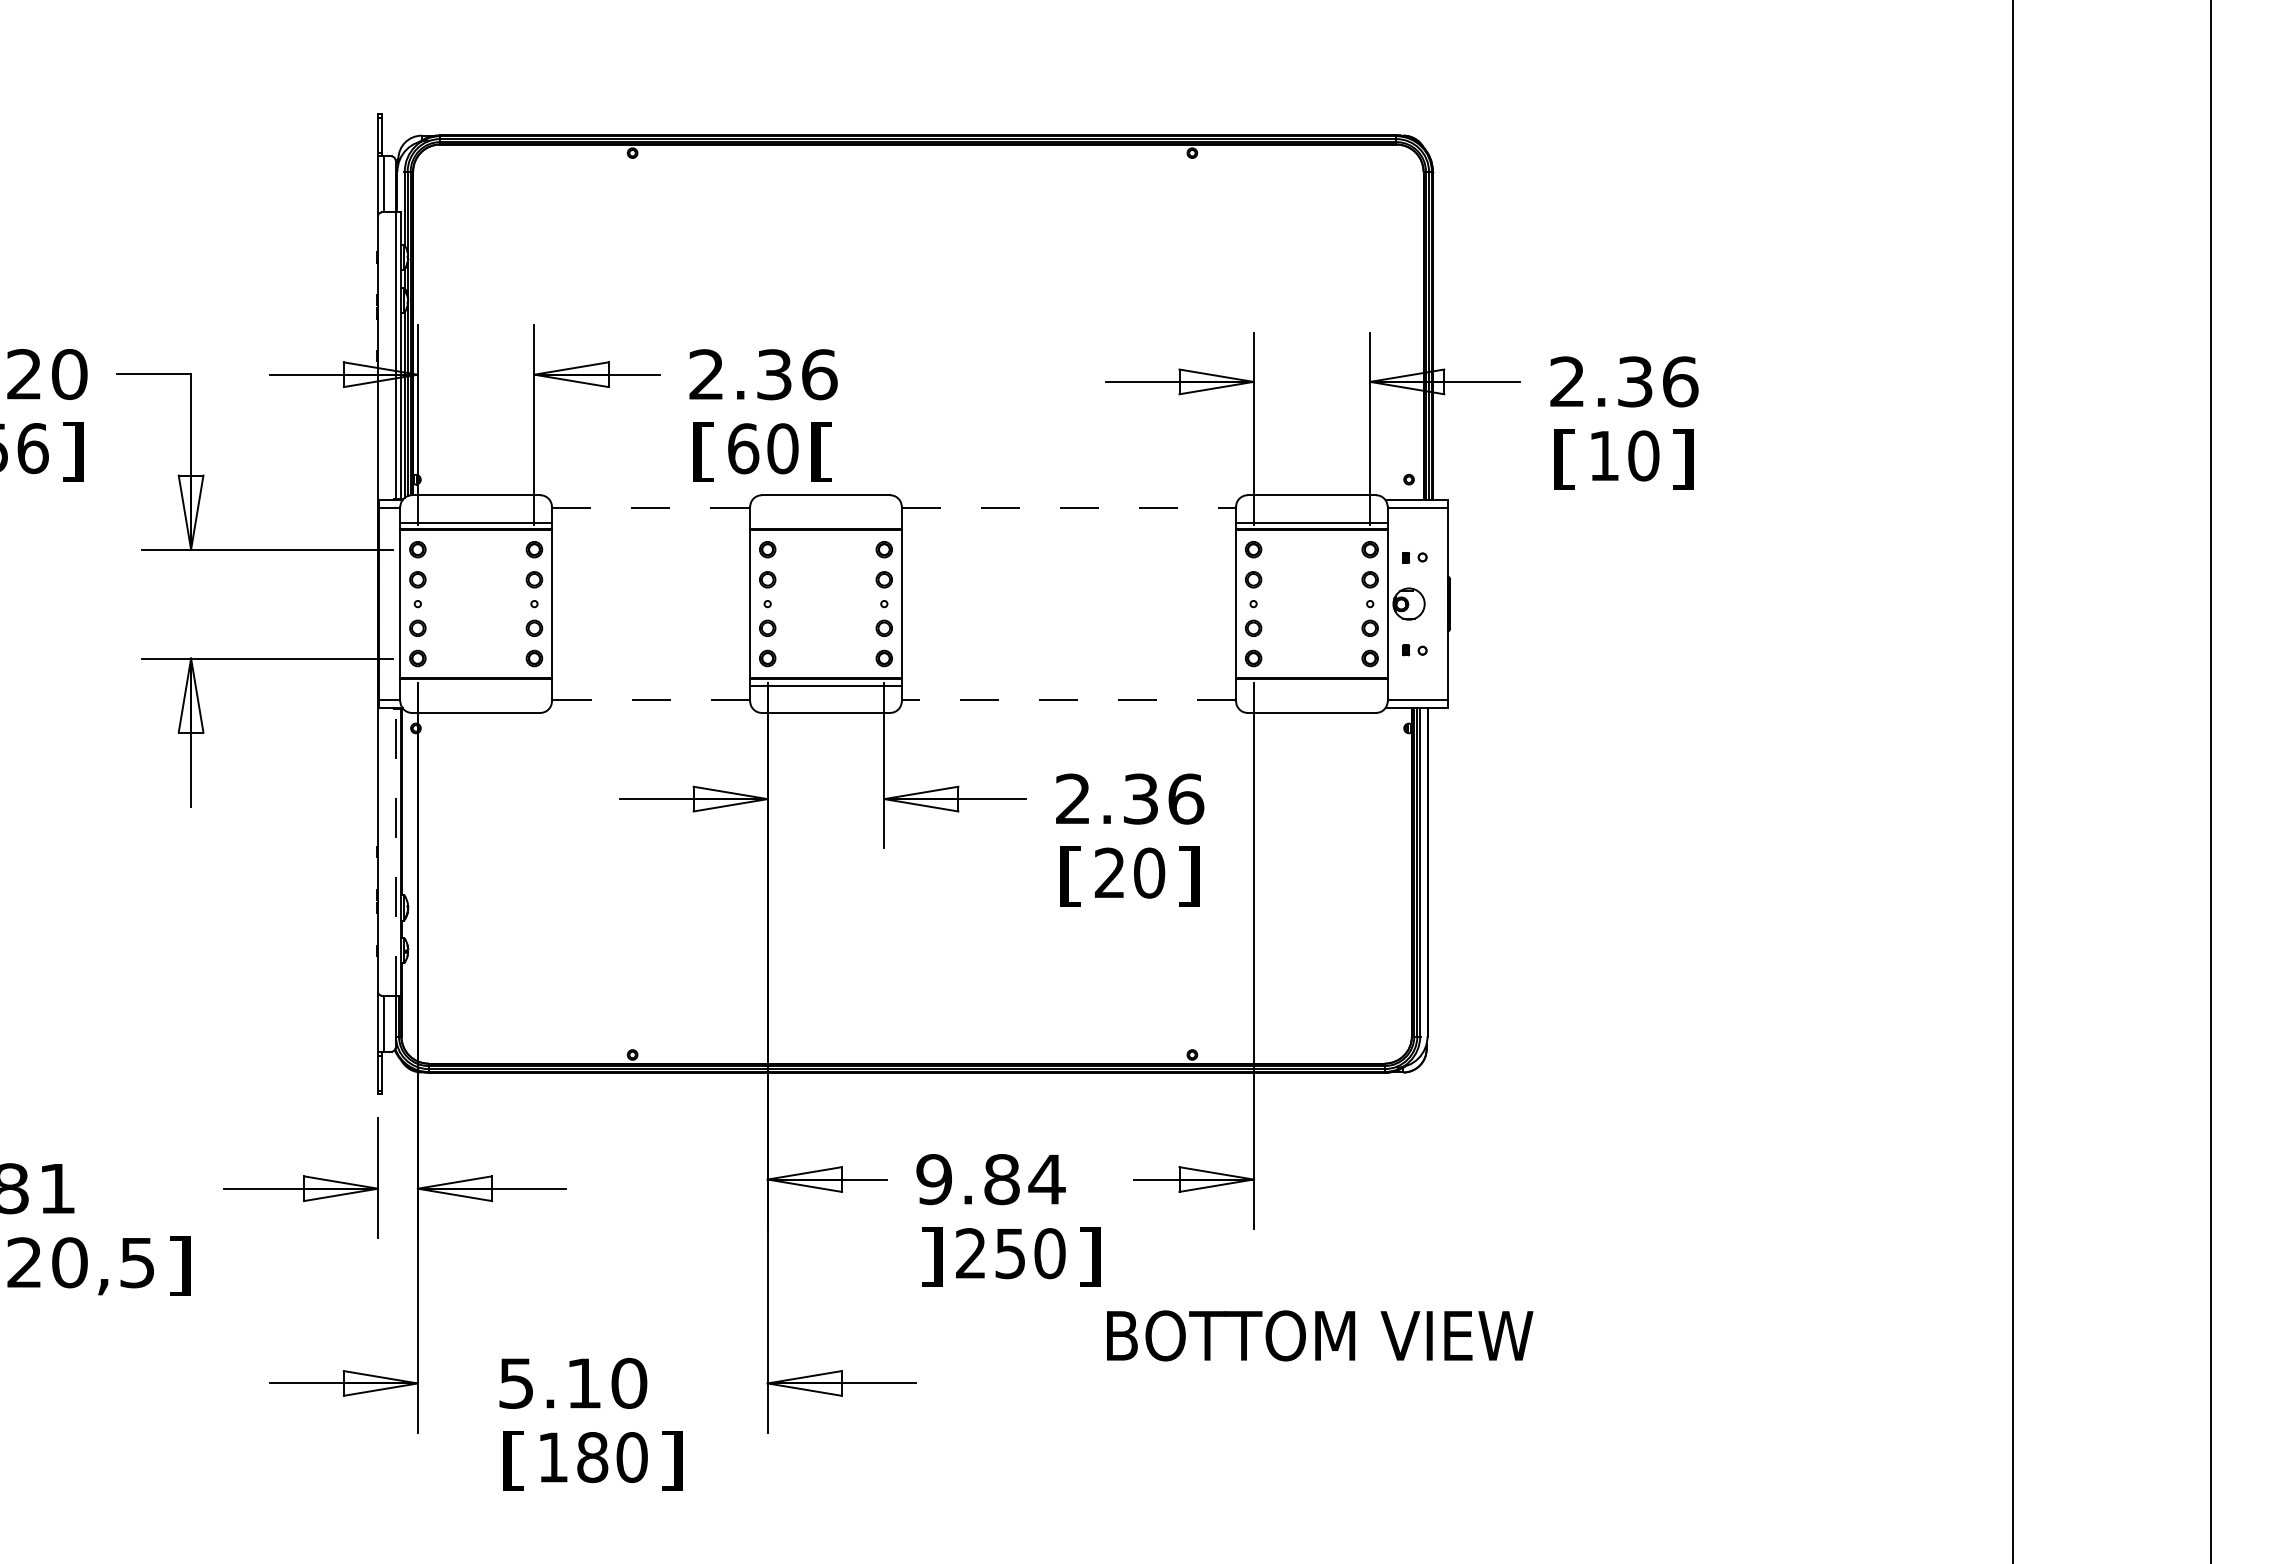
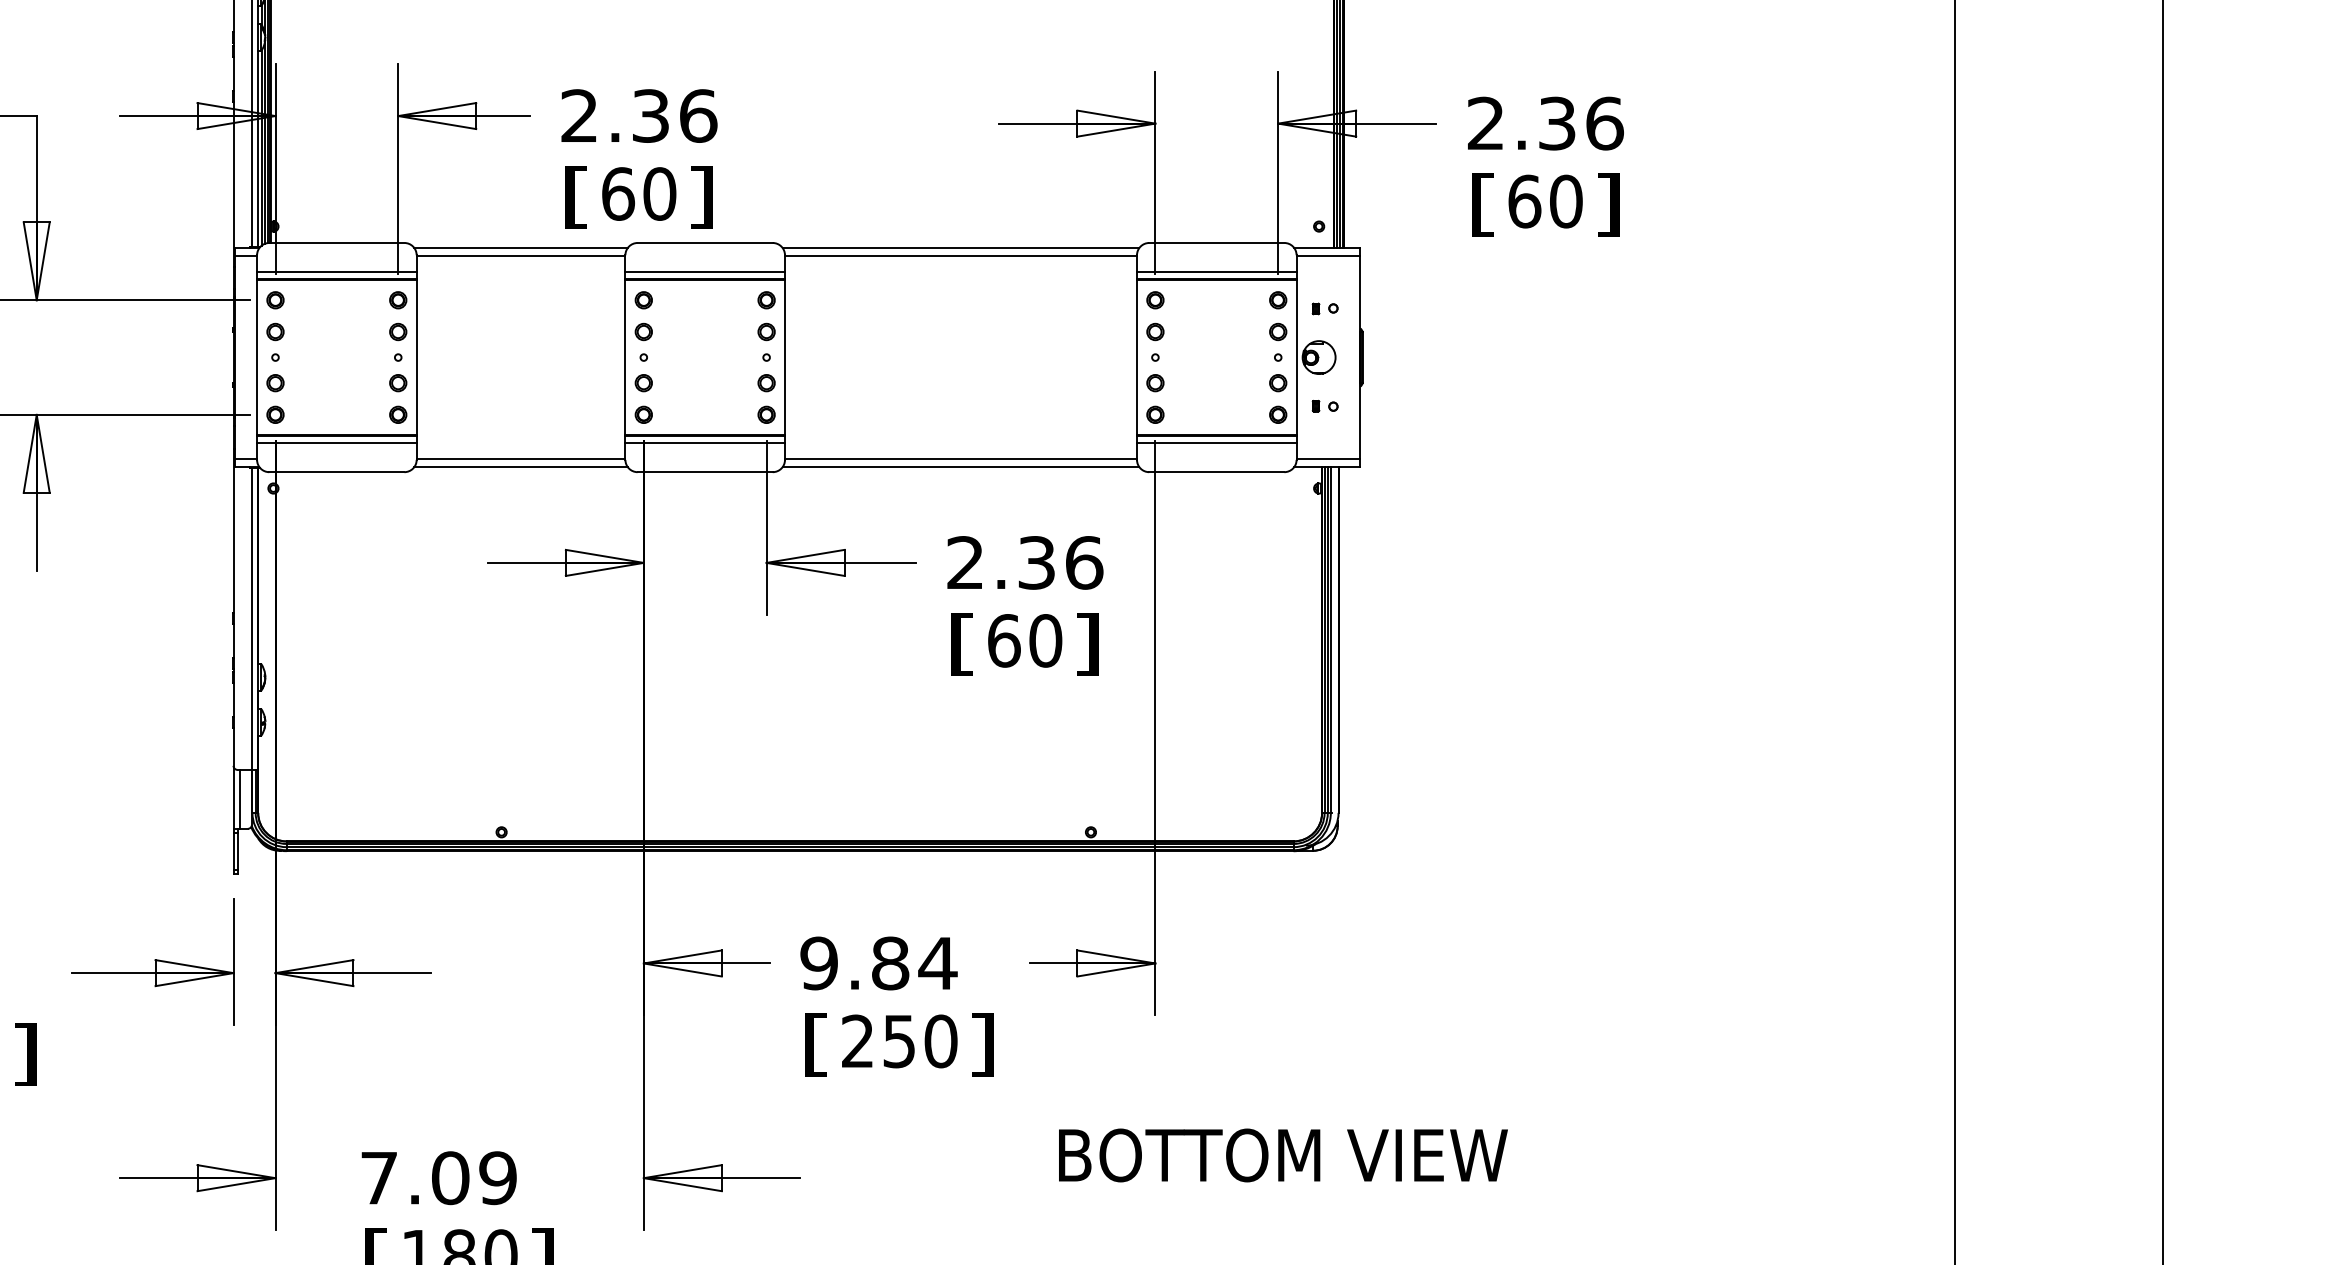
text: (822, 451) -> (701, 196), [ -> ]
text: (1604, 455) -> (1524, 201), 10 -> 60
line: (650, 500) -> (520, 248), added
line: (1068, 500) -> (960, 248), added
line: (651, 507) -> (521, 255), dashed -> solid
line: (1069, 507) -> (961, 255), dashed -> solid
line: (825, 522) -> (704, 271), added
line: (475, 685) -> (336, 443), added
line: (1311, 685) -> (1216, 443), added
line: (650, 700) -> (520, 459), dashed -> solid
line: (1068, 700) -> (960, 459), dashed -> solid
line: (650, 708) -> (520, 467), added
line: (1068, 708) -> (960, 467), added
line: (395, 851) -> (251, 618), dashed -> solid
text: (1109, 872) -> (1003, 640), 20 -> 60
text: (931, 1256) -> (816, 1044), ] -> [
text: (1320, 1335) -> (1283, 1155), moved
text: (573, 1382) -> (439, 1177), 5.10 -> 7.09

